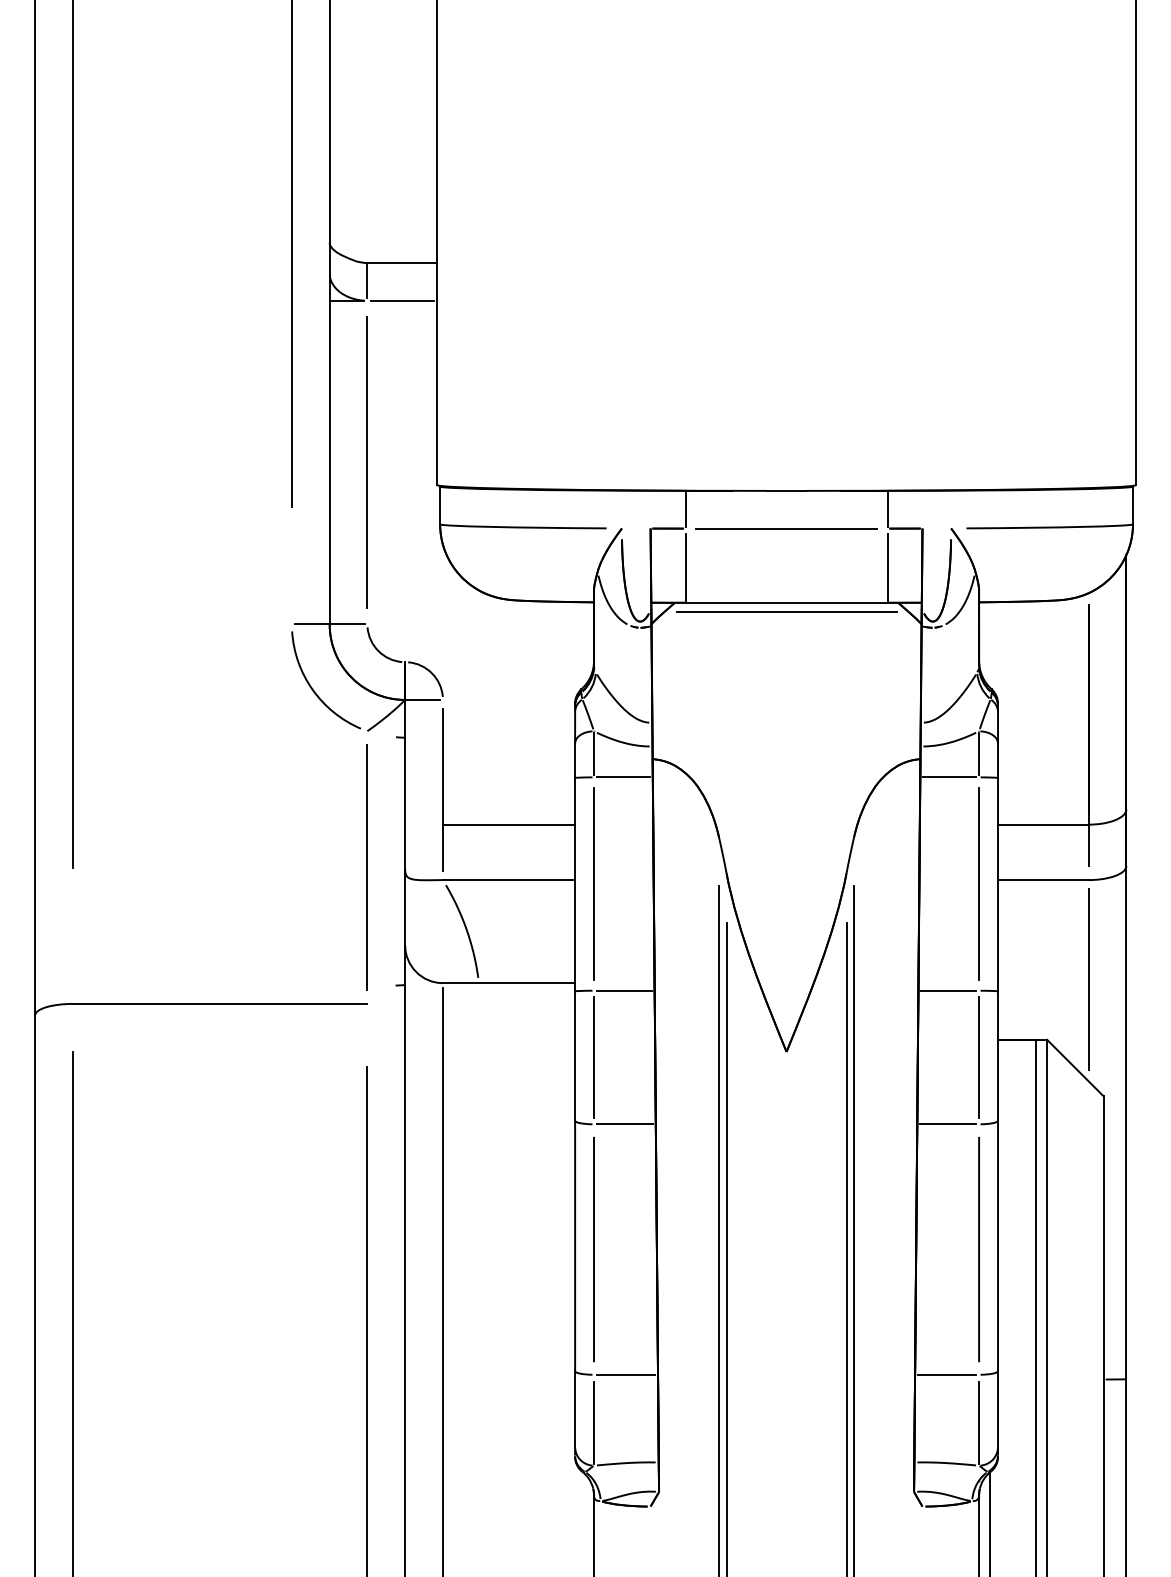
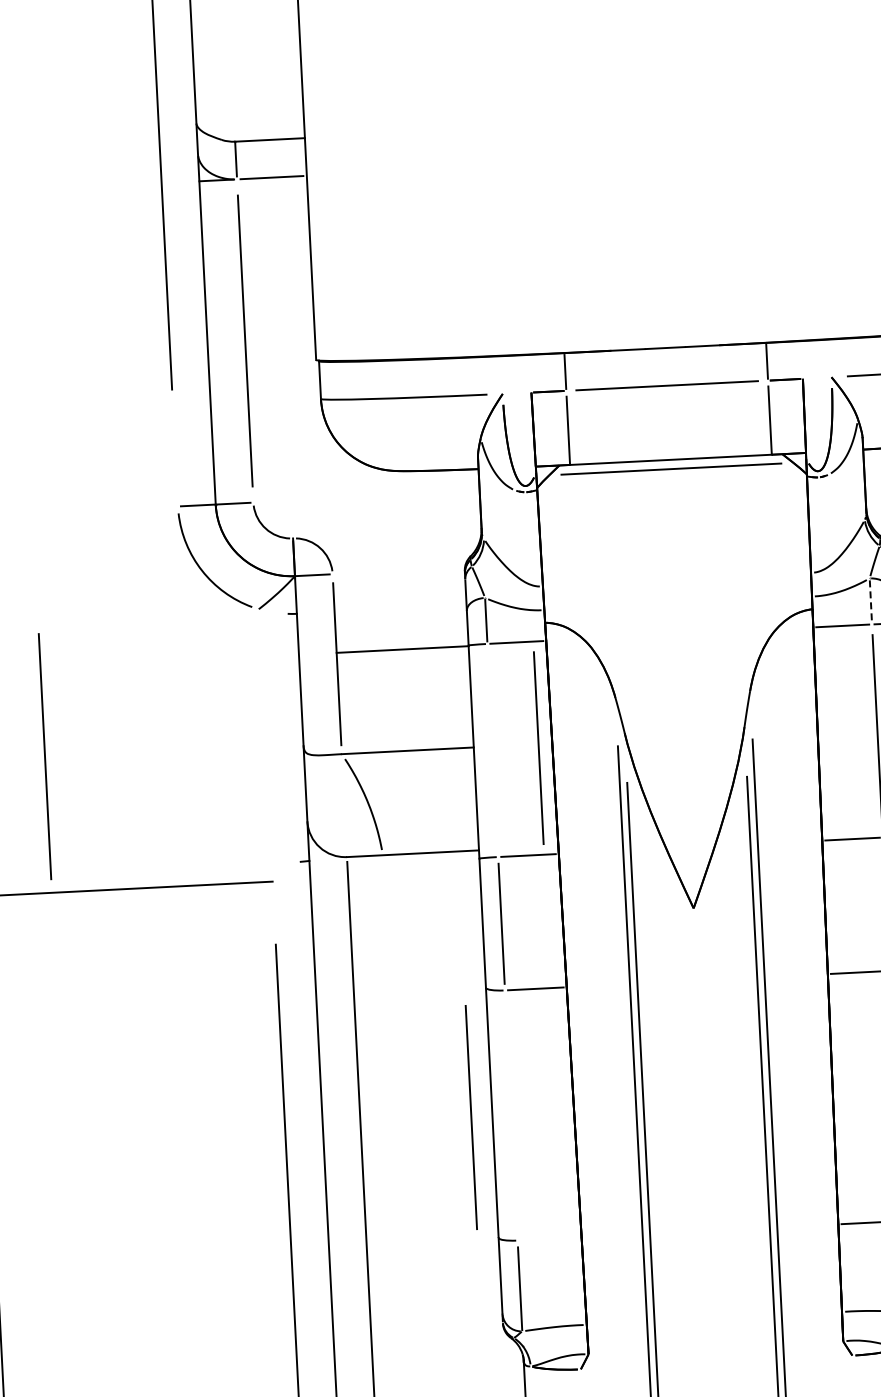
line: (979, 754) -> (871, 601), solid -> dashed
line: (508, 824) -> (402, 649), moved
line: (366, 867) -> (44, 756), moved
line: (593, 883) -> (538, 747), moved
line: (593, 1249) -> (470, 1117), moved
line: (625, 1374) -> (549, 1238), removed

